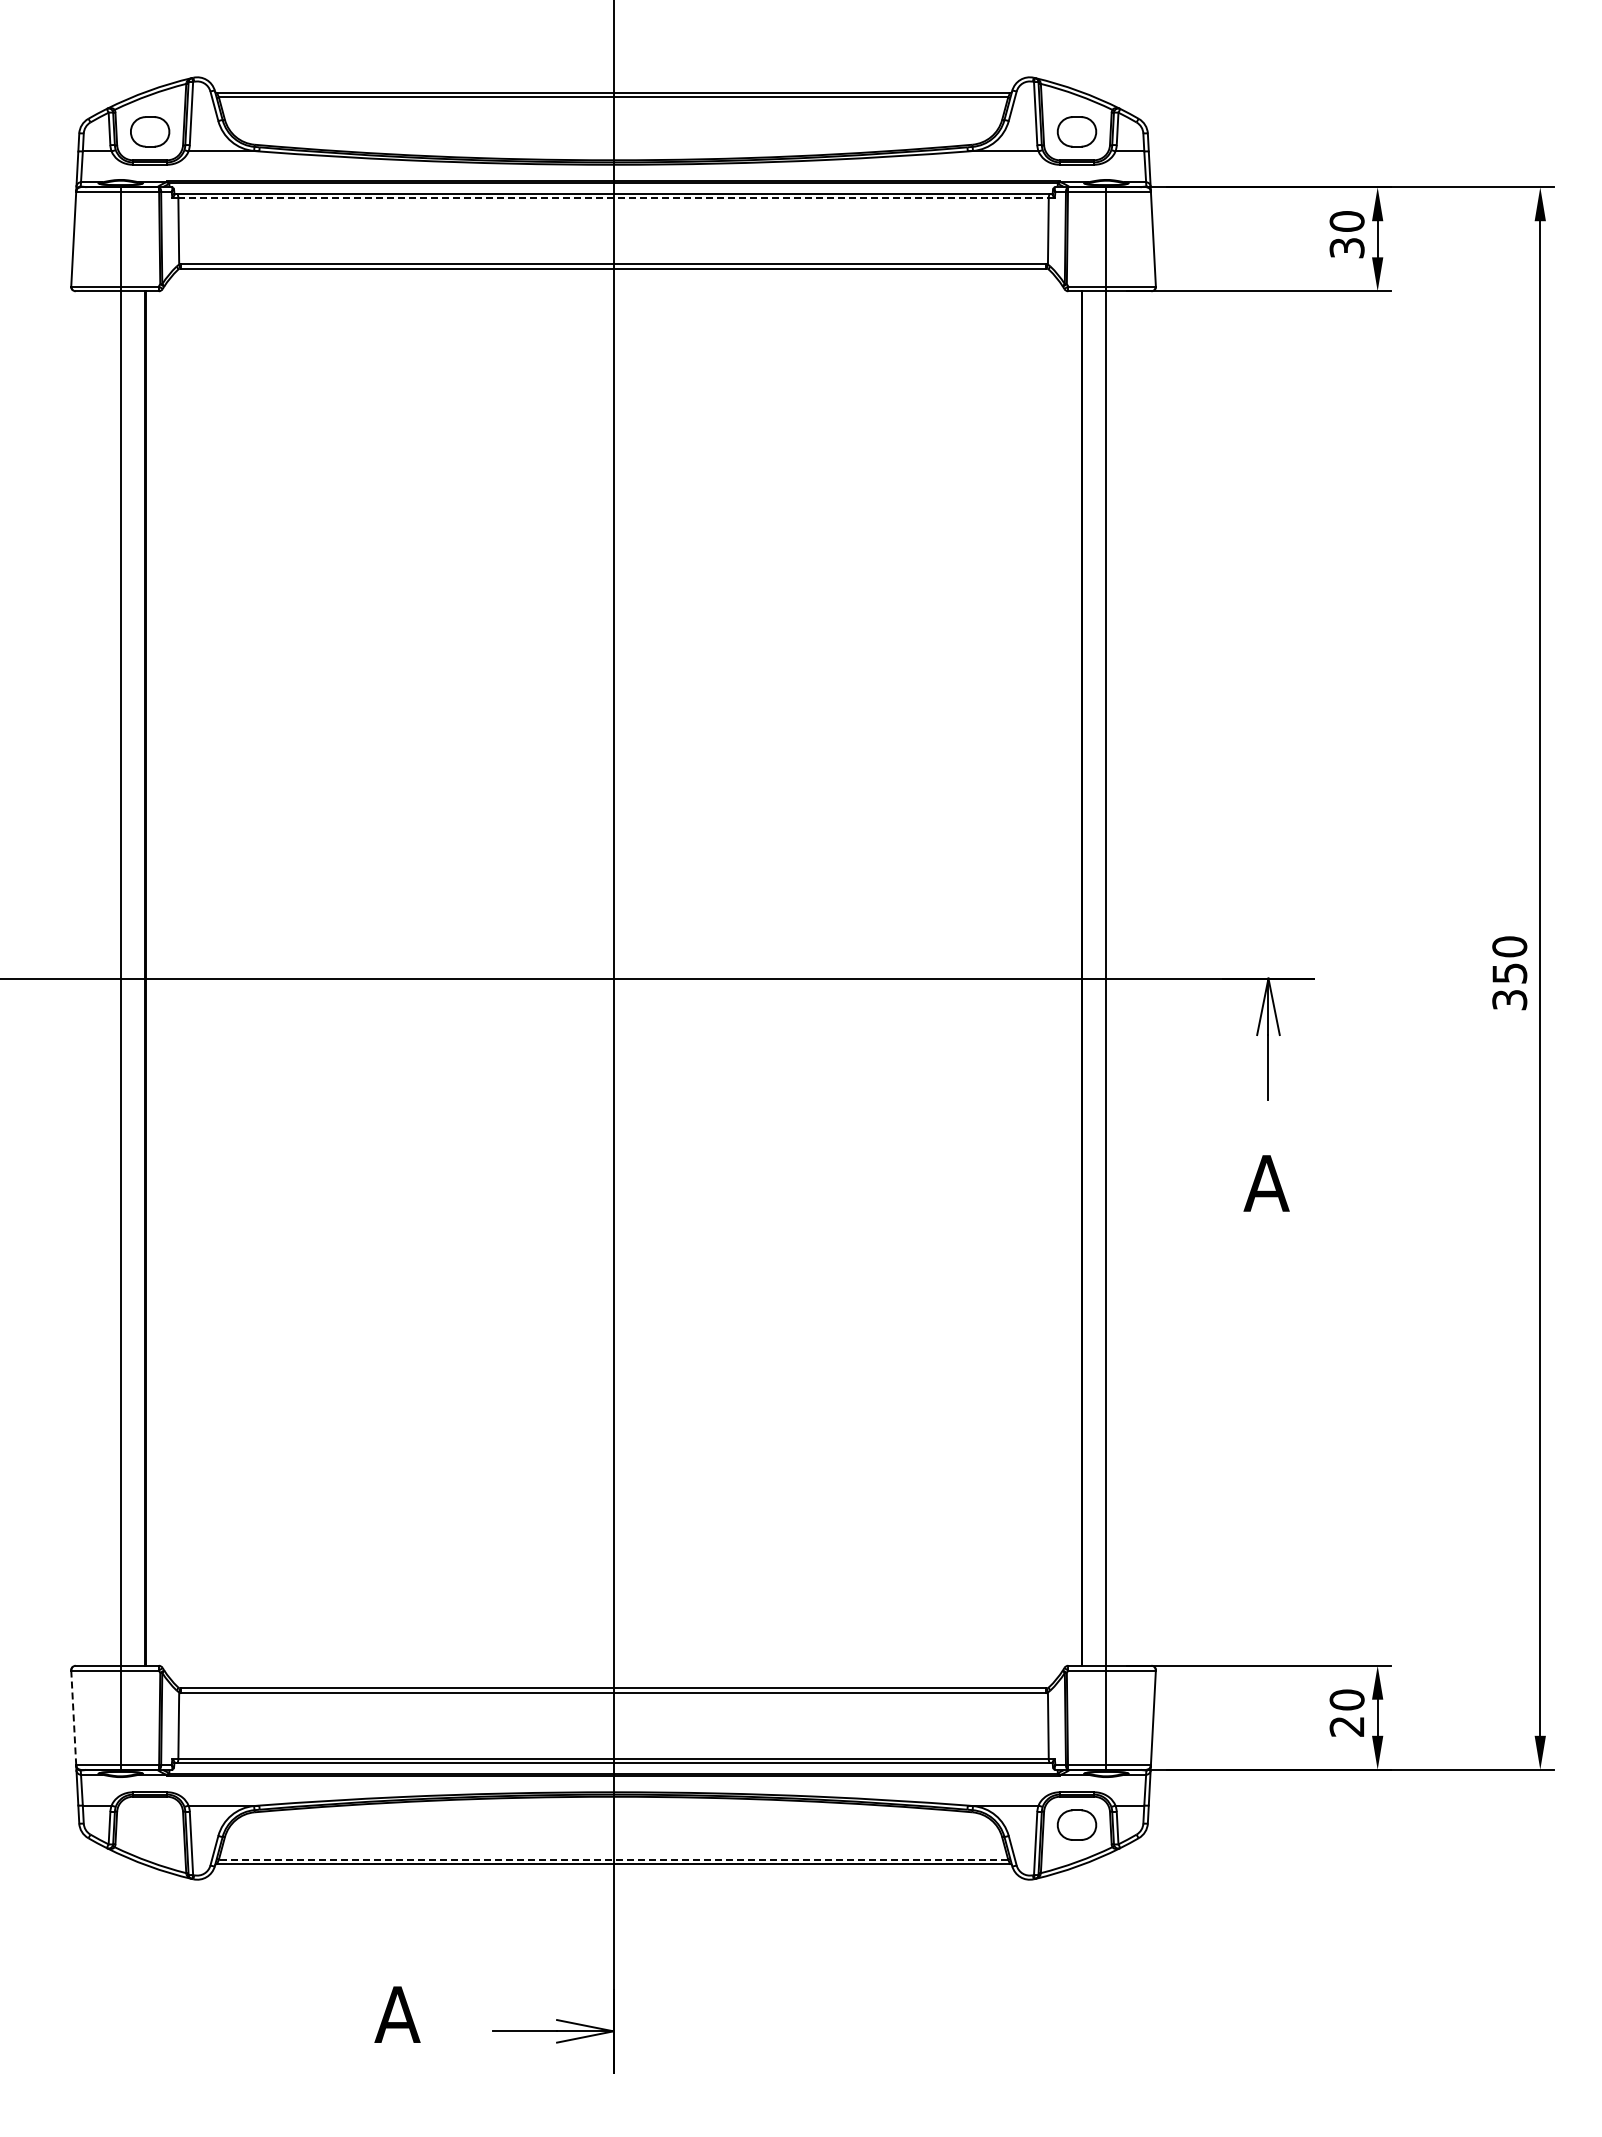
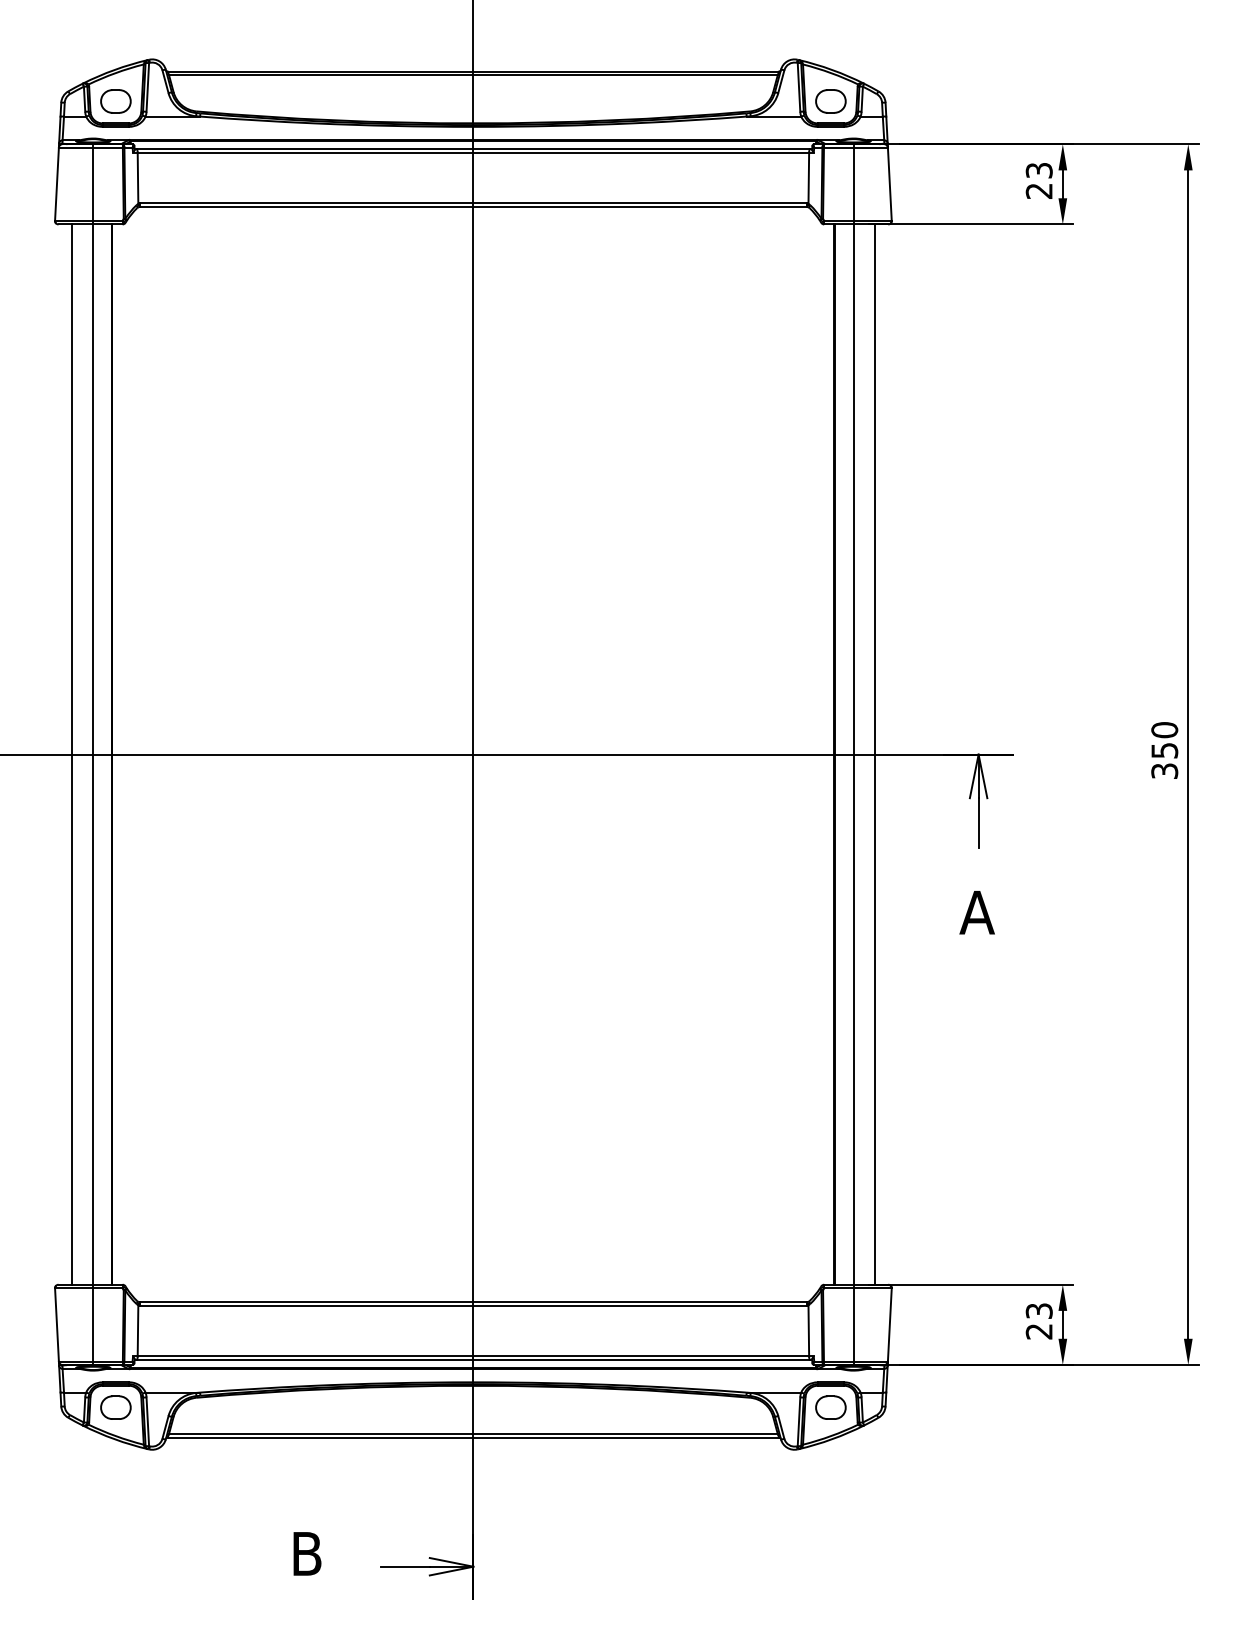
line: (614, 198) -> (474, 152), dashed -> solid
text: (1346, 234) -> (1038, 180), 30 -> 23
line: (93, 978) -> (72, 754), added
line: (1133, 978) -> (874, 754), added
text: (1346, 1699) -> (1038, 1310), 20 -> 23
line: (73, 1718) -> (56, 1325), dashed -> solid
part: (150, 1824) -> (116, 1407), added
line: (613, 1859) -> (473, 1434), dashed -> solid
text: (397, 2014) -> (306, 1553), A -> B

